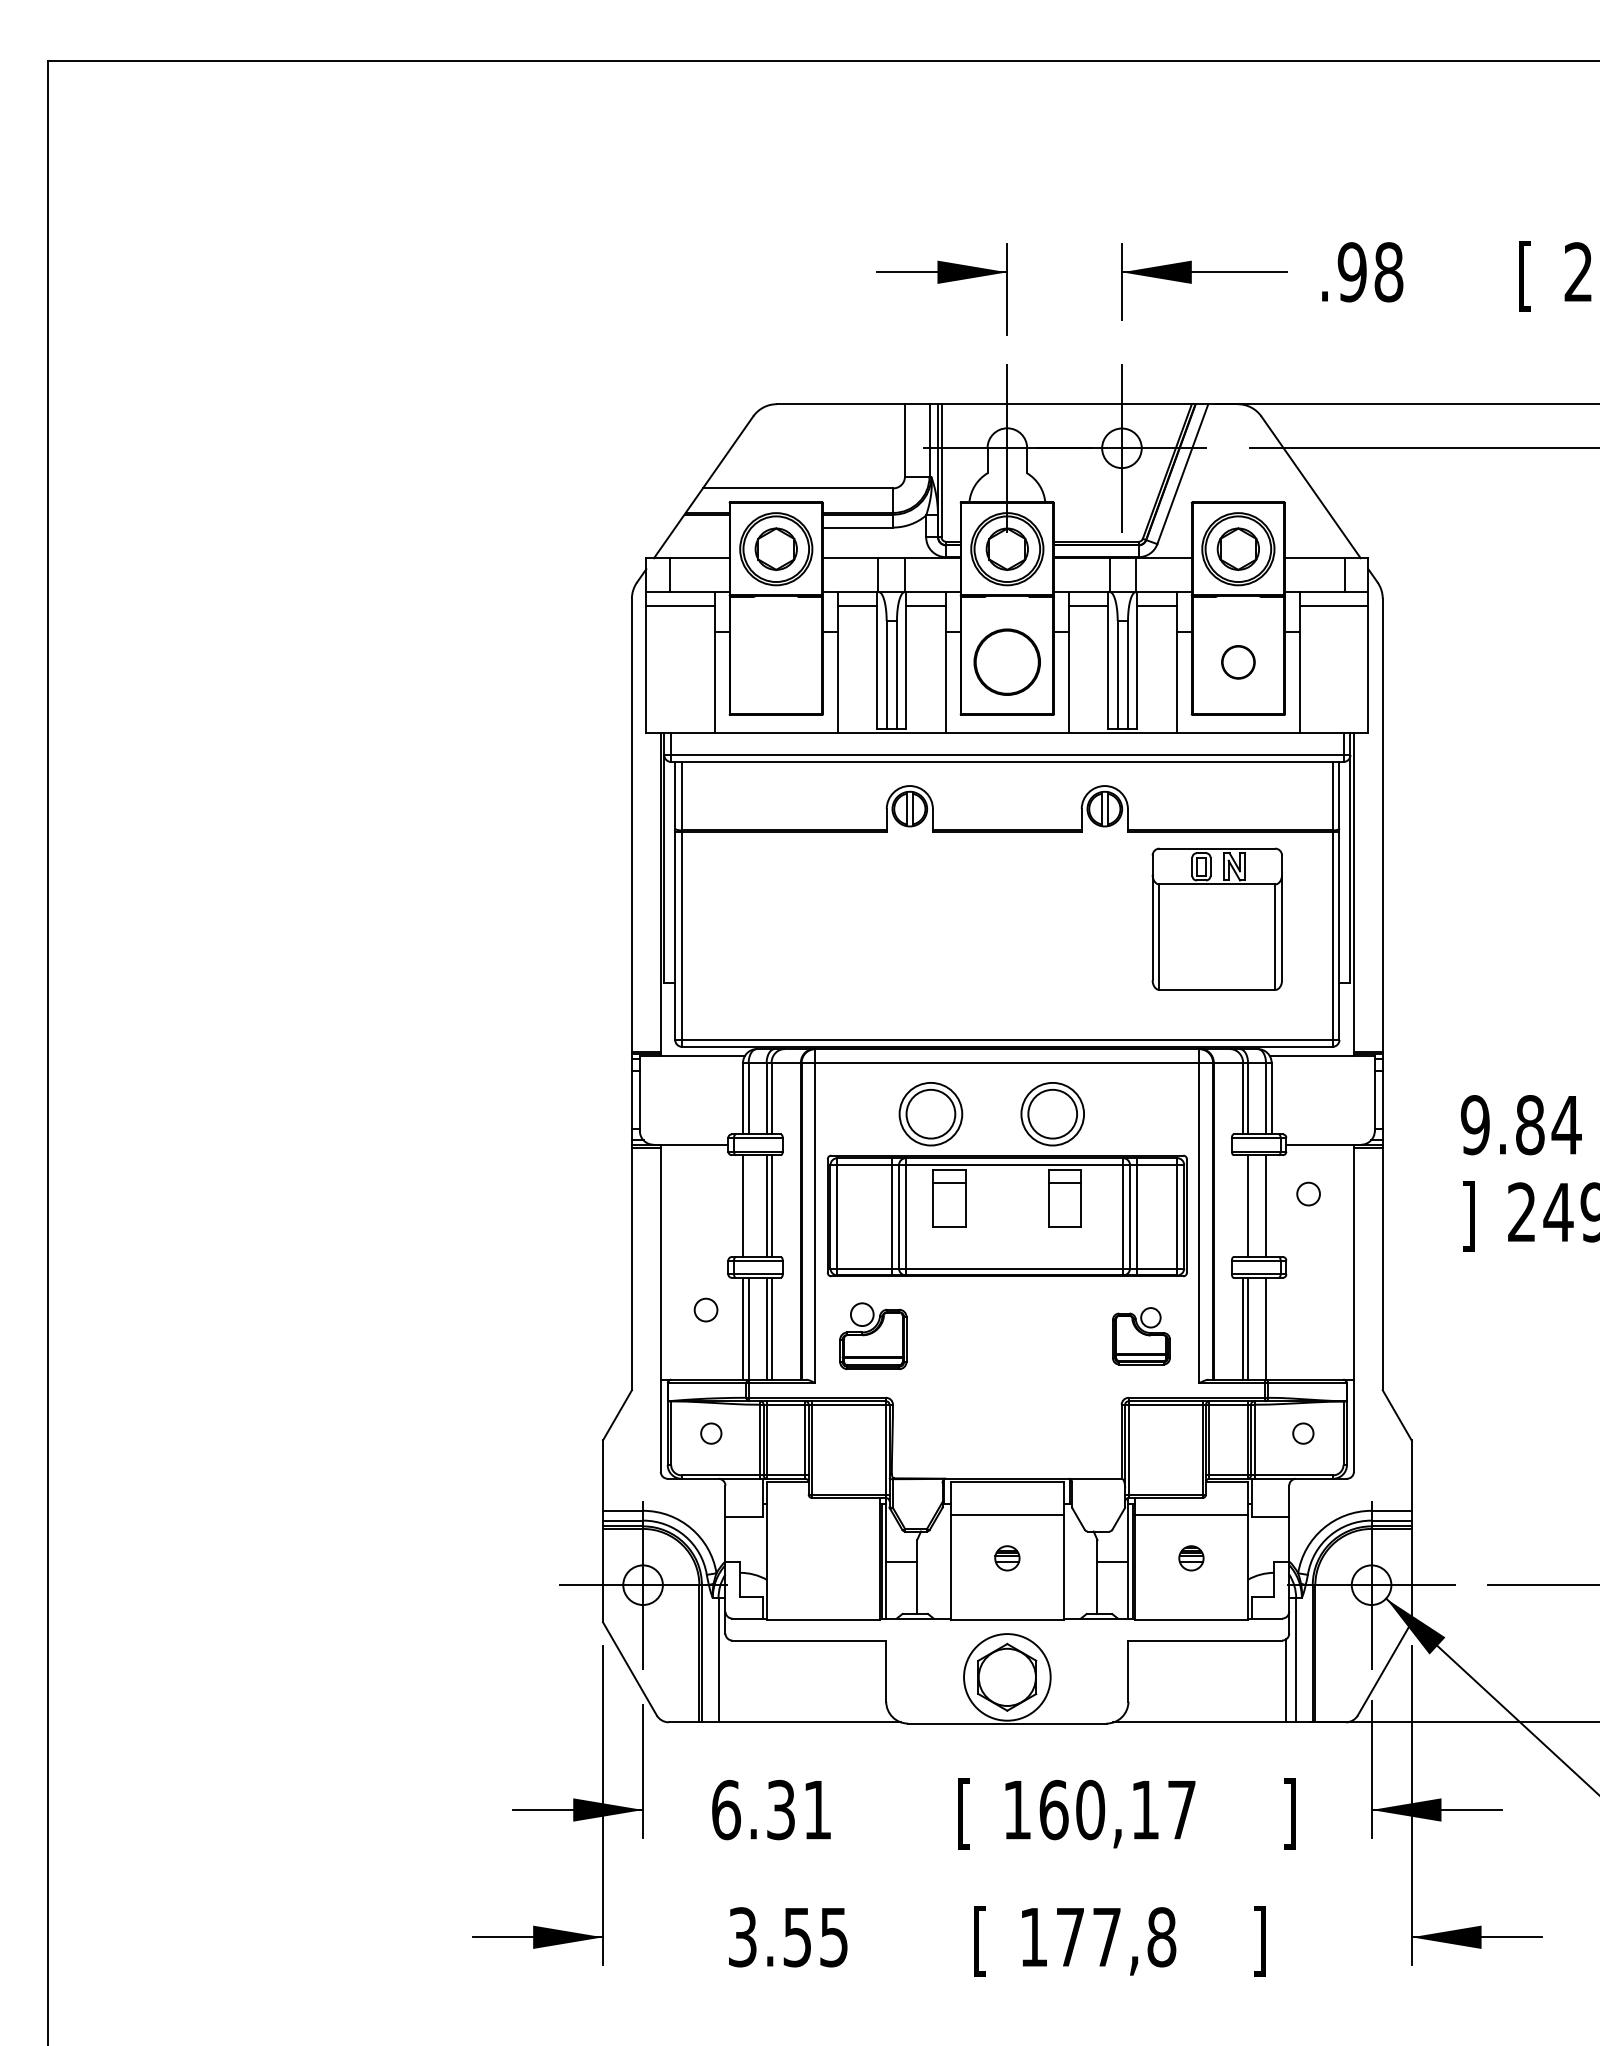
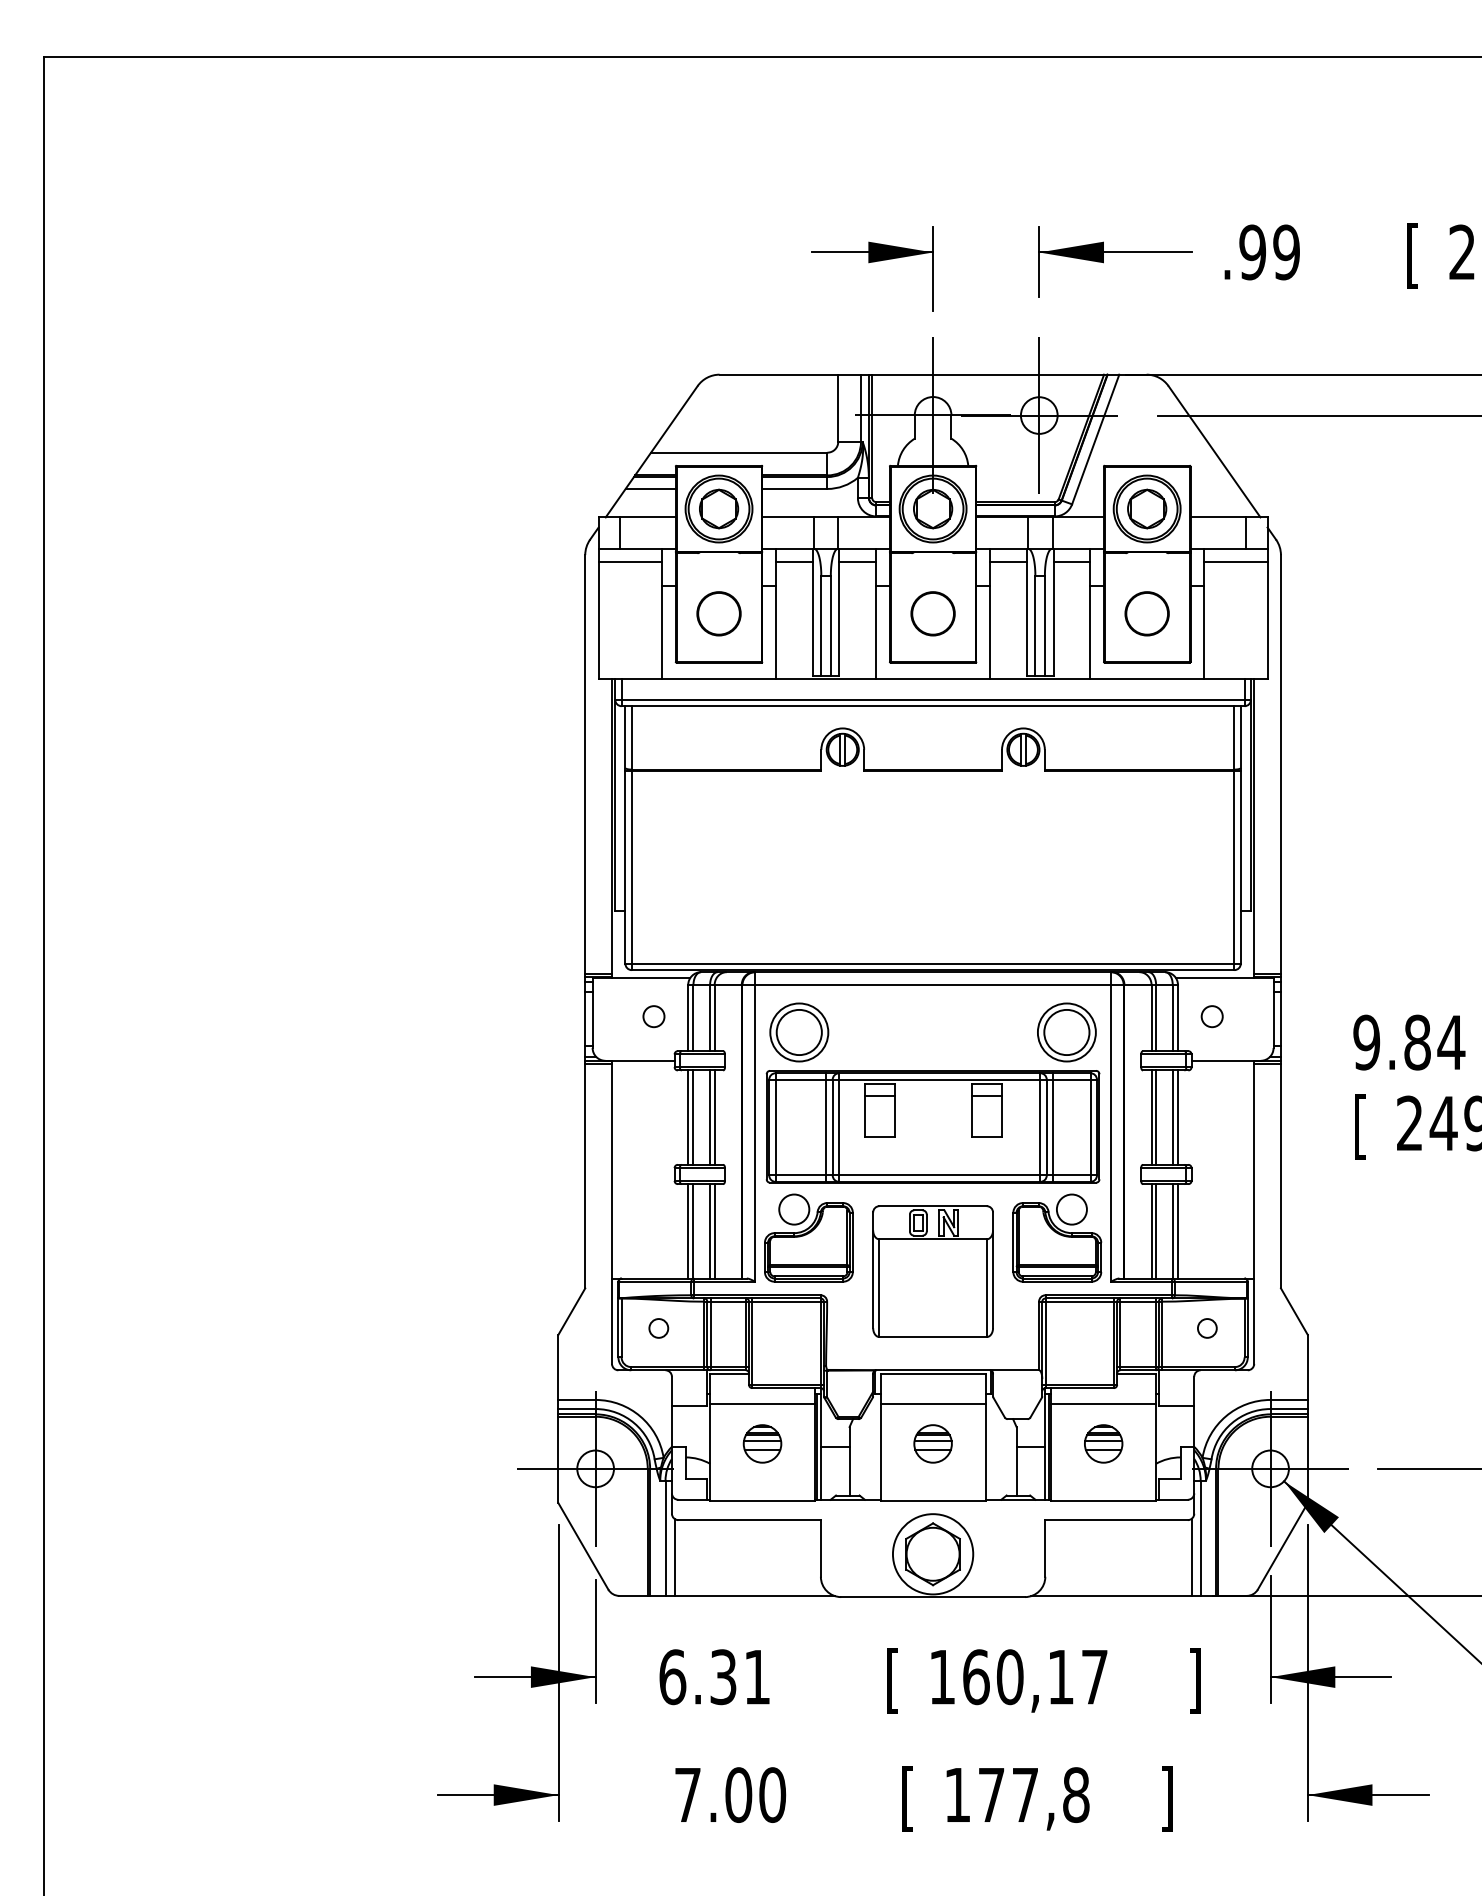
text: (1388, 272) -> (1286, 252), .98 -> .99
line: (702, 527) -> (650, 488), added
circle: (776, 662) -> (719, 613), added
circle: (1007, 662) -> (933, 613), size x0.71
circle: (1238, 662) -> (1147, 613), size x1.43
part: (1216, 918) -> (932, 1270), moved
part: (930, 1114) -> (798, 1032), moved
part: (1052, 1114) -> (1066, 1032), moved
circle: (1308, 1193) -> (1212, 1016), moved
line: (748, 1206) -> (693, 1118), added
line: (1243, 1206) -> (1151, 1118), added
line: (1271, 1206) -> (1177, 1118), added
text: (1468, 1216) -> (1360, 1127), ] -> [
circle: (705, 1309) -> (653, 1016), moved
line: (1271, 1328) -> (1177, 1231), added
part: (873, 1336) -> (809, 1238), size x1.43
part: (1141, 1336) -> (1057, 1238), size x1.67
line: (822, 1514) -> (761, 1403), added
part: (823, 1558) -> (762, 1444), added
part: (1007, 1558) -> (933, 1444), size x1.67
part: (1191, 1558) -> (1103, 1444), size x1.67
line: (728, 1680) -> (674, 1557), added
text: (788, 1937) -> (730, 1795), 3.55 -> 7.00

